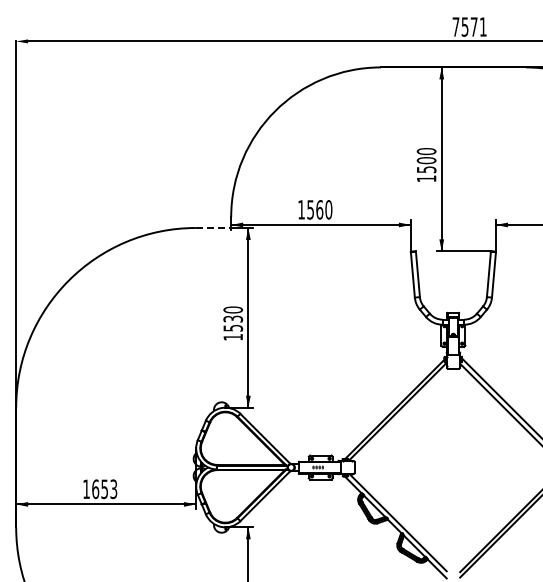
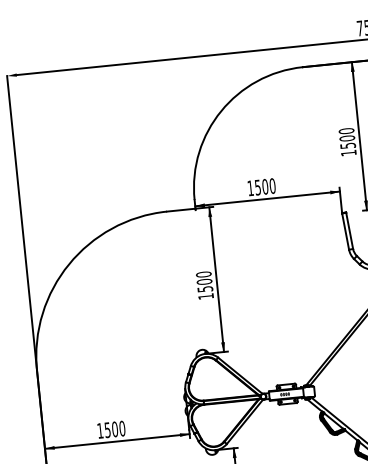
text: (319, 209) -> (265, 186), 1560 -> 1500
line: (213, 228) -> (181, 210), dashed -> solid
text: (233, 318) -> (204, 281), 1530 -> 1500
text: (104, 489) -> (114, 429), 1653 -> 1500

